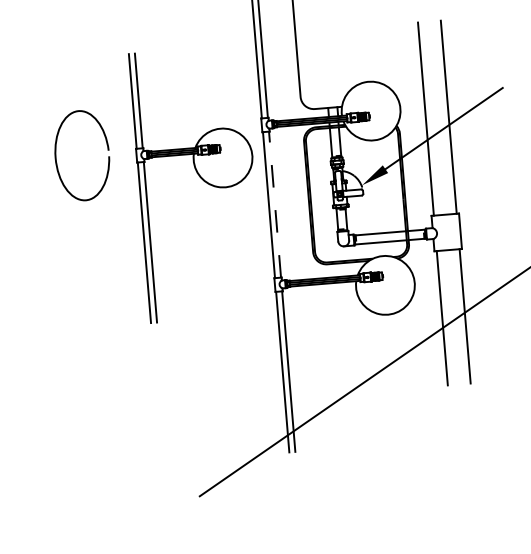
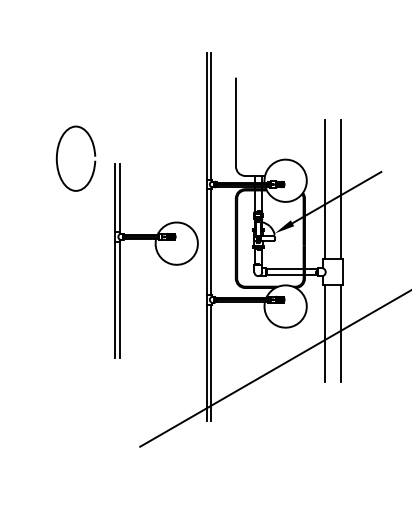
curve: (56, 157) -> (57, 158), moved
part: (196, 183) -> (156, 260), moved
line: (275, 205) -> (211, 242), dashed -> solid

